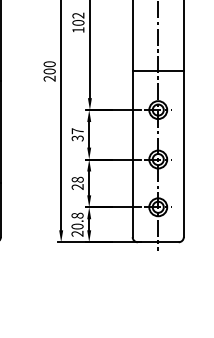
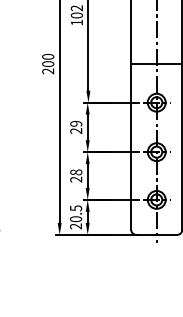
text: (77, 134) -> (76, 127), 37 -> 29
text: (77, 215) -> (76, 208), 20.8 -> 20.5

